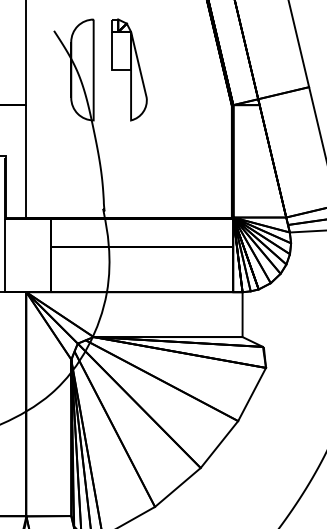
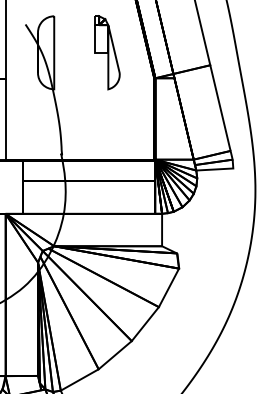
part: (129, 69) -> (107, 52), moved

